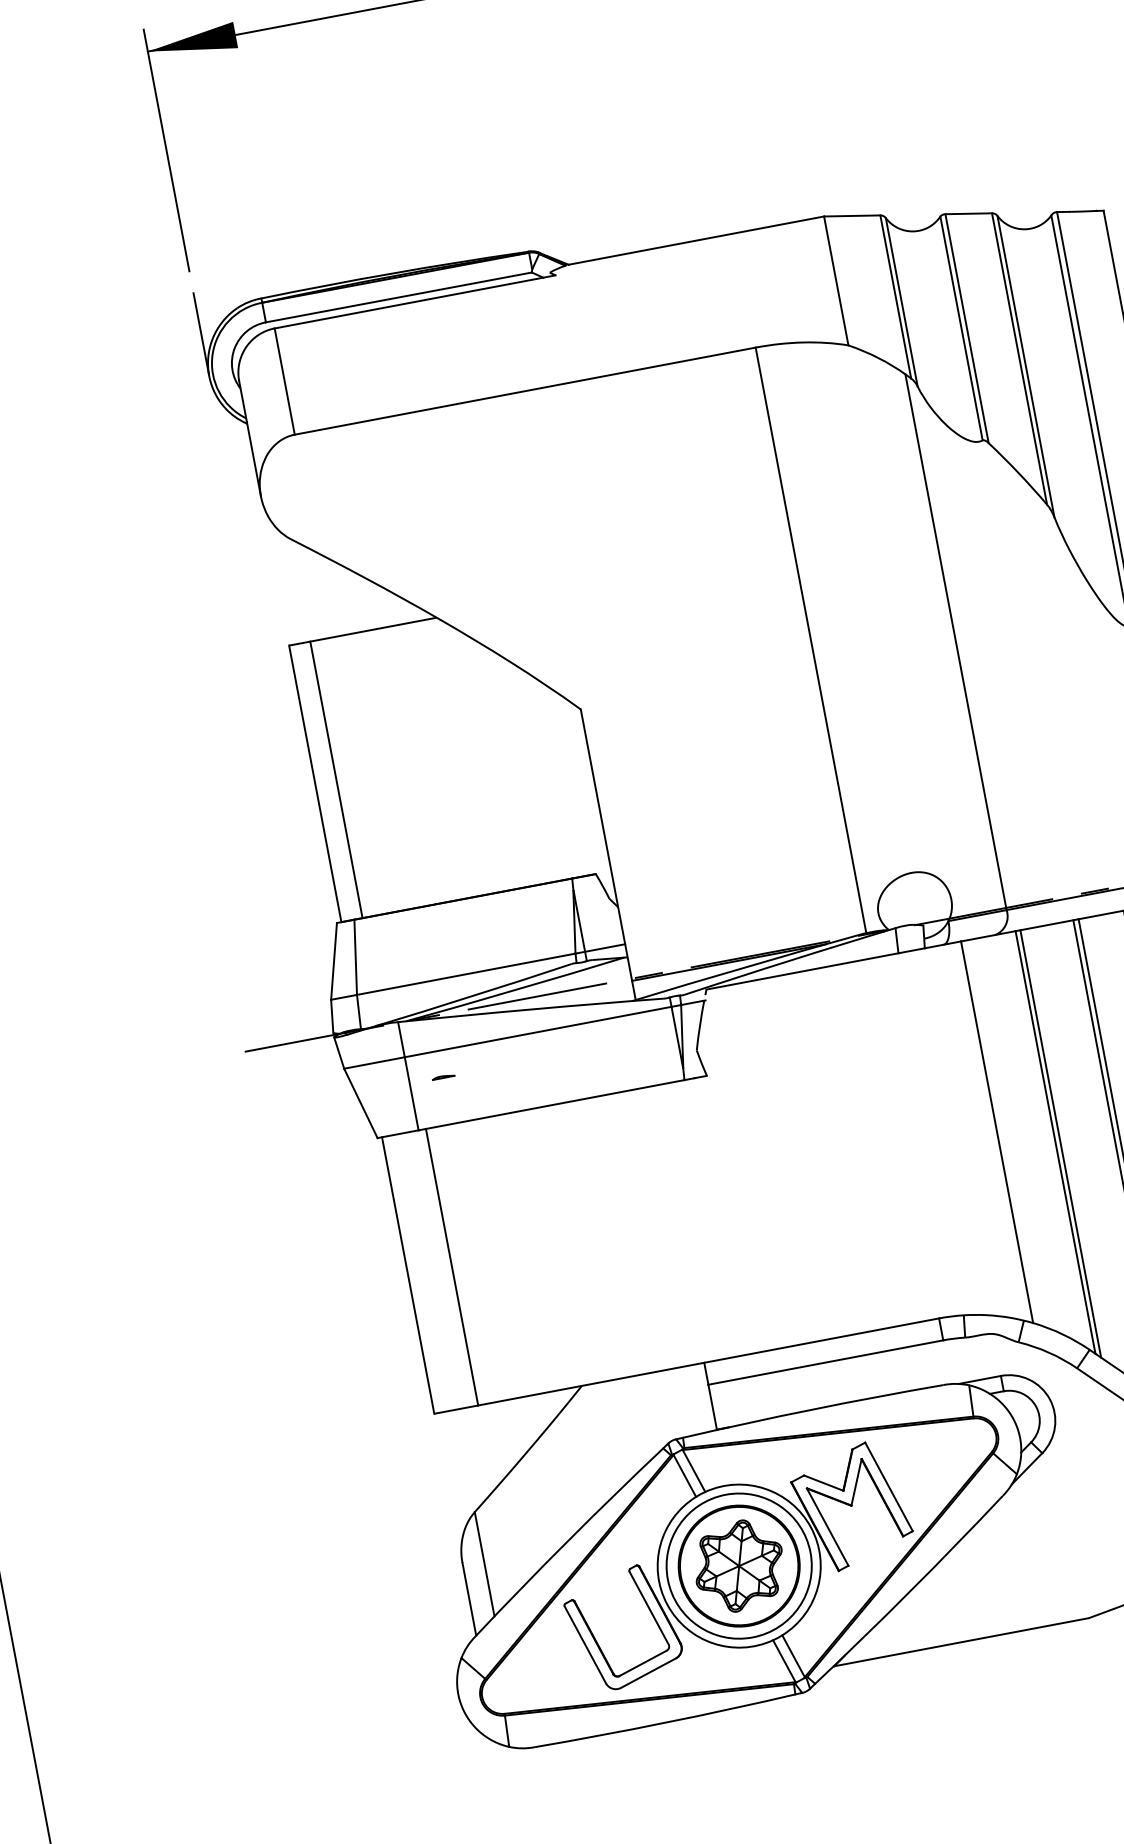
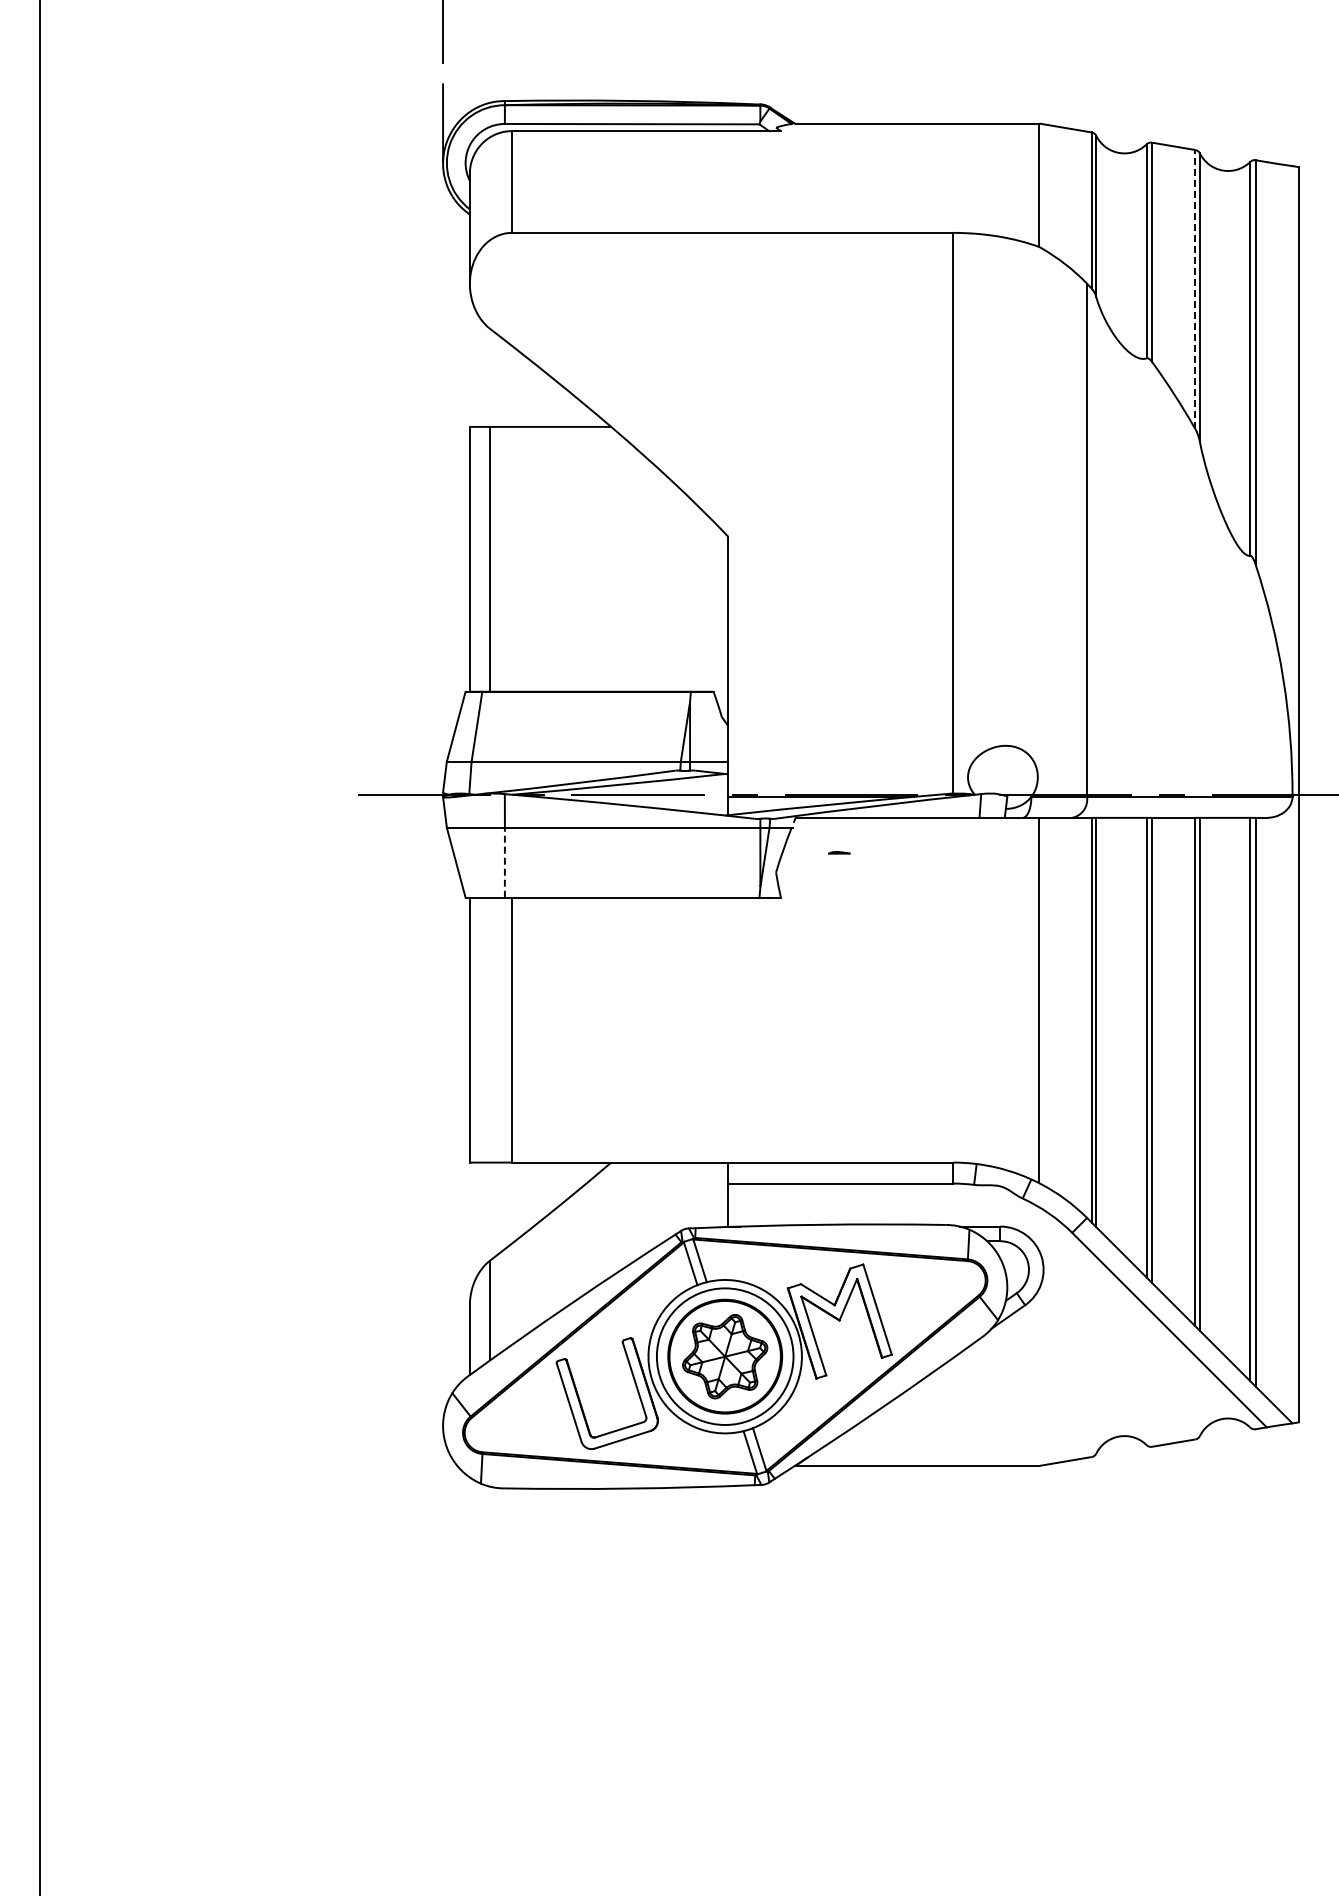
line: (1019, 358) -> (1195, 289), solid -> dashed
line: (443, 1076) -> (839, 852), moved
line: (411, 1093) -> (504, 862), solid -> dashed

